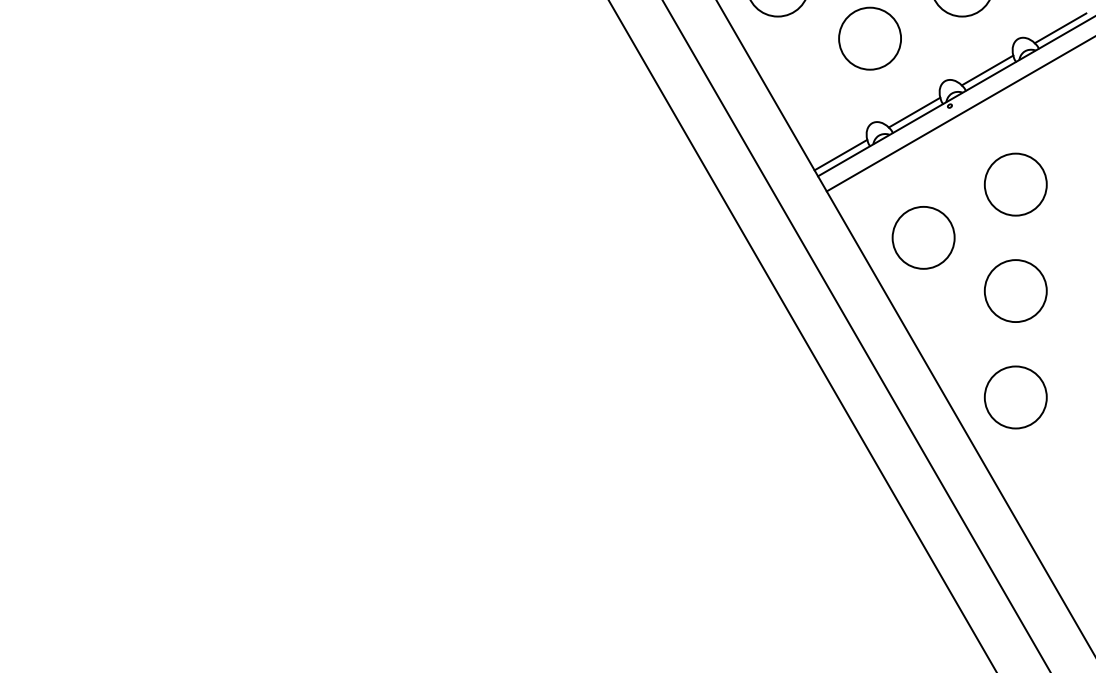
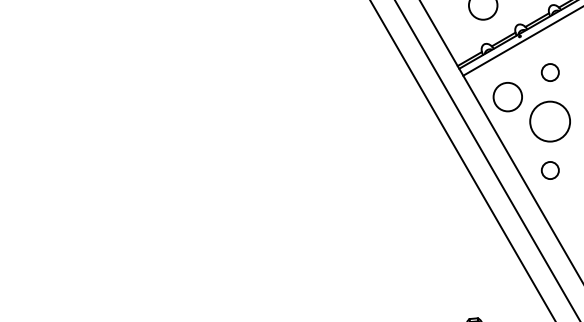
circle: (1016, 184) -> (550, 72), size x0.6
circle: (1016, 290) -> (550, 121), size x1.4
circle: (1016, 397) -> (550, 170), size x0.6

